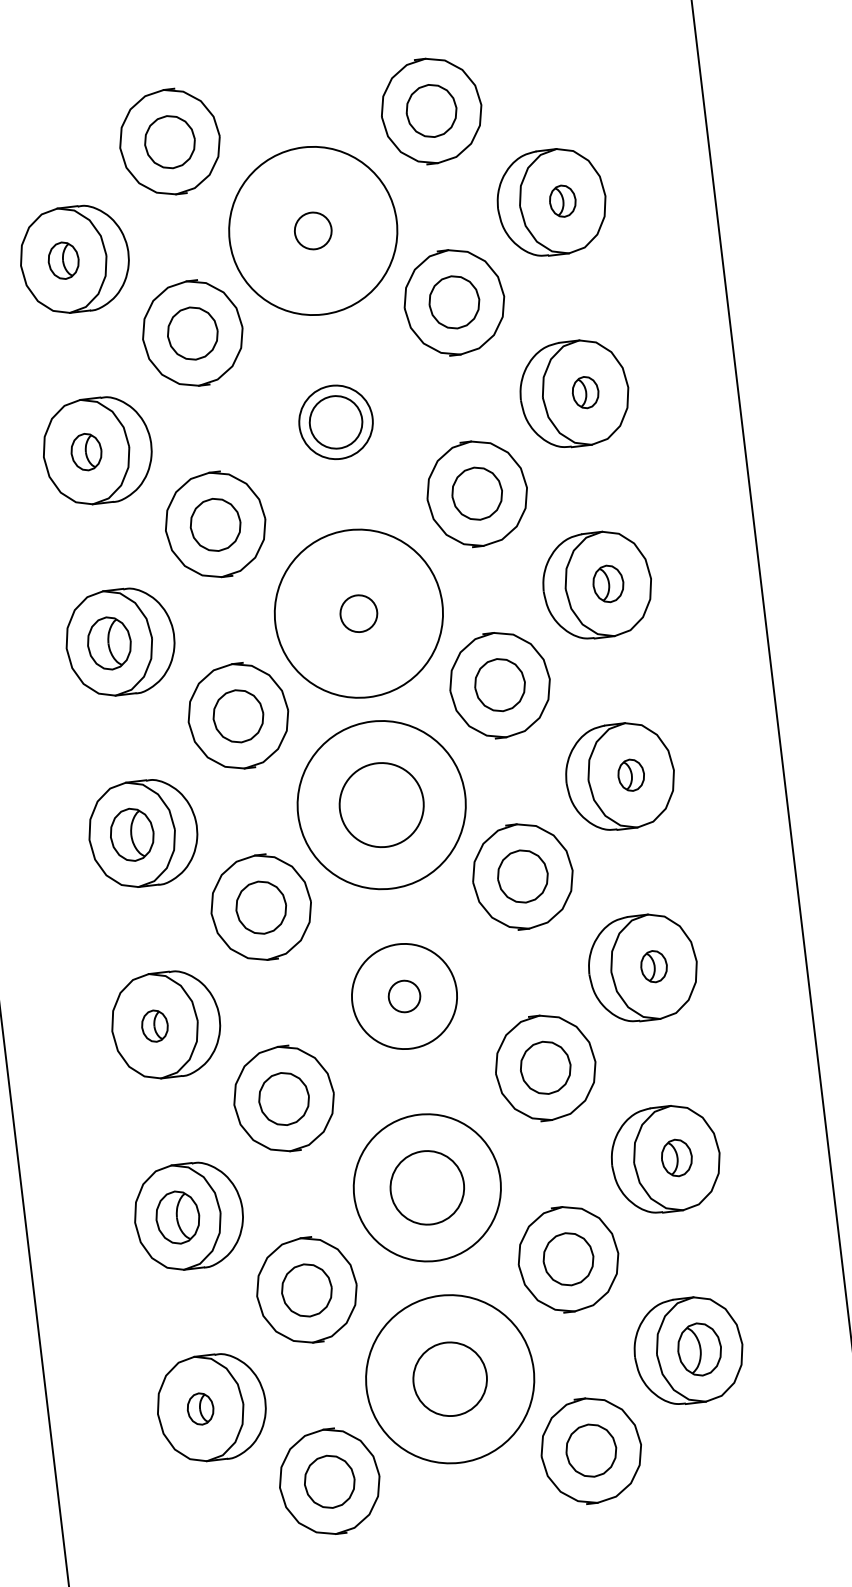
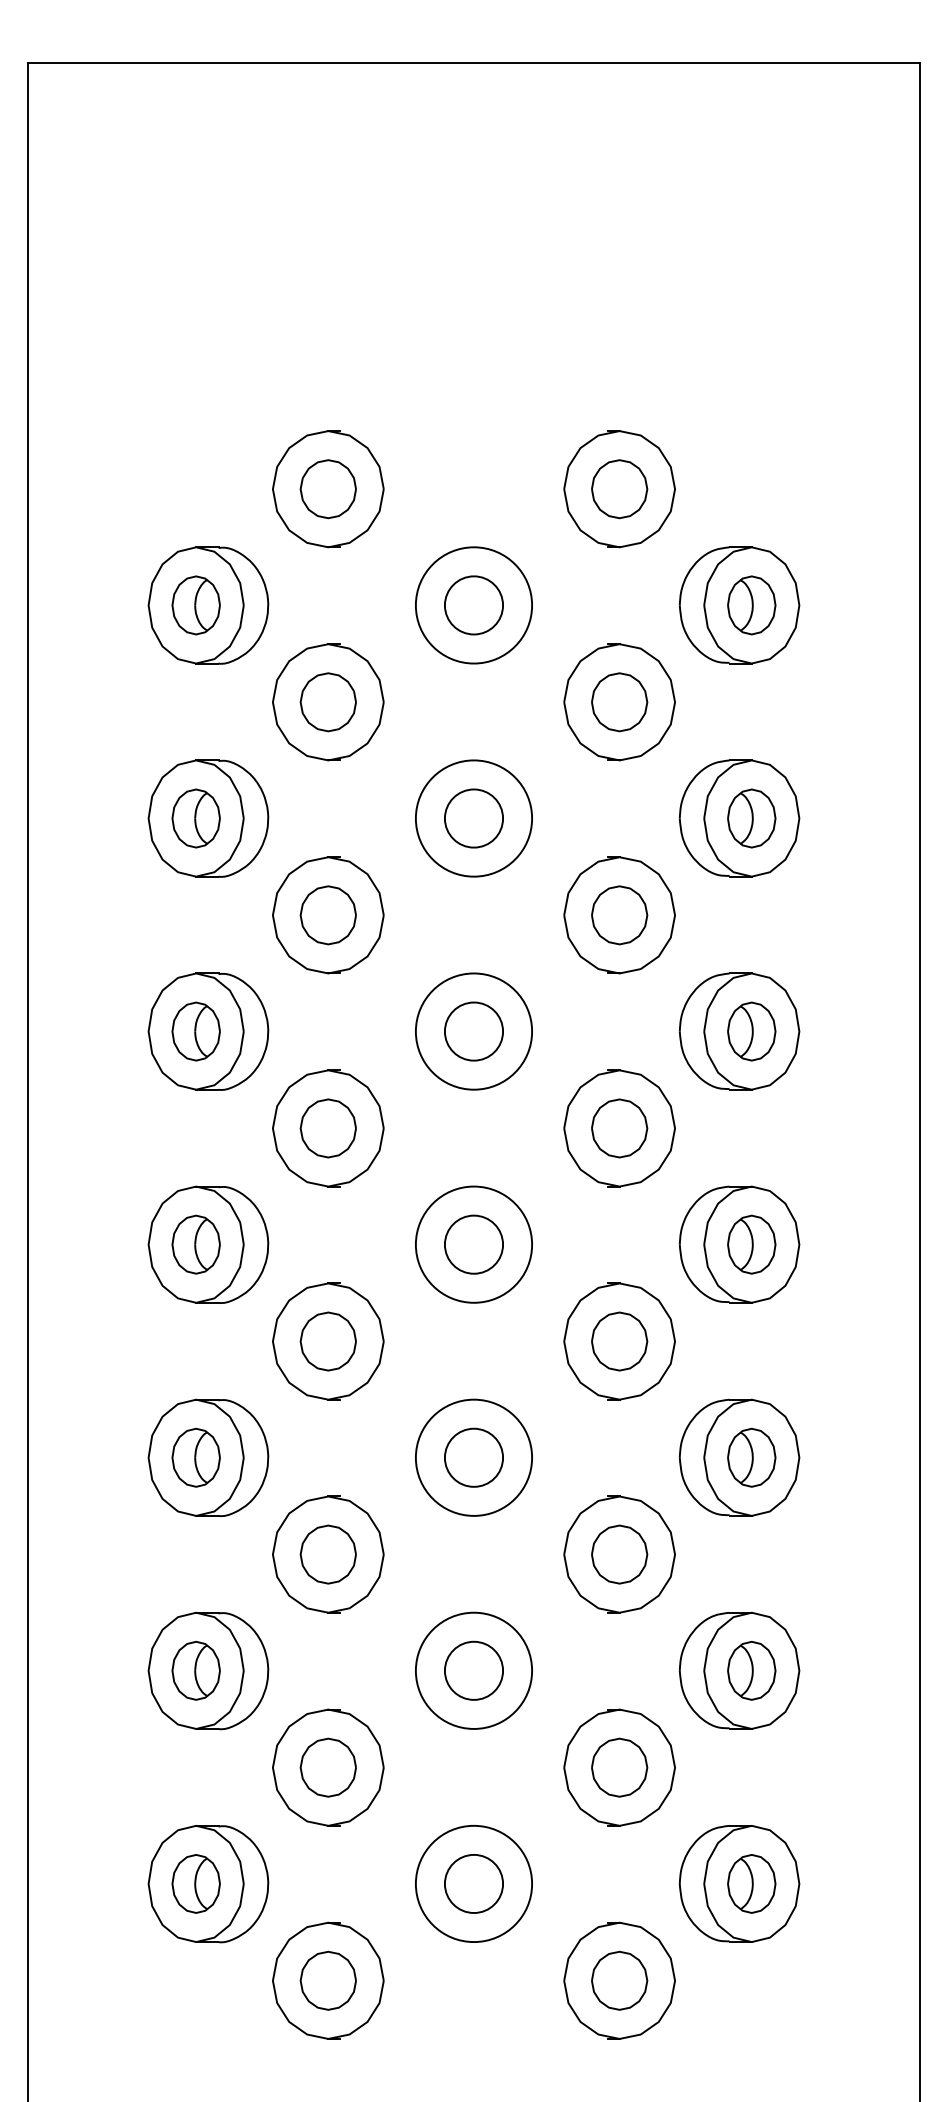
part: (562, 201) -> (751, 605), size x1.67
circle: (312, 231) -> (473, 605), size x0.62
circle: (312, 231) -> (473, 605), size x1.43
part: (63, 260) -> (195, 605), size x1.43
part: (585, 392) -> (751, 818), size x1.67
circle: (335, 422) -> (473, 818), size x1.43
part: (85, 452) -> (195, 818), size x1.43
part: (608, 583) -> (751, 1031), size x1.43
circle: (358, 613) -> (473, 1031), size x0.62
circle: (358, 613) -> (473, 1031), size x1.43
part: (630, 775) -> (751, 1244), size x1.67
circle: (381, 805) -> (473, 1244), size x0.62
circle: (381, 805) -> (473, 1244), size x0.62
part: (653, 966) -> (751, 1457), size x1.67
circle: (404, 996) -> (473, 1457), size x1.67
part: (154, 1026) -> (195, 1457), size x1.67
part: (676, 1157) -> (751, 1670), size x1.43
circle: (426, 1187) -> (473, 1670), size x0.71
circle: (426, 1187) -> (473, 1670), size x0.71
circle: (449, 1378) -> (473, 1883), size x0.62
circle: (449, 1378) -> (473, 1883), size x0.71
part: (200, 1408) -> (195, 1883), size x1.67

